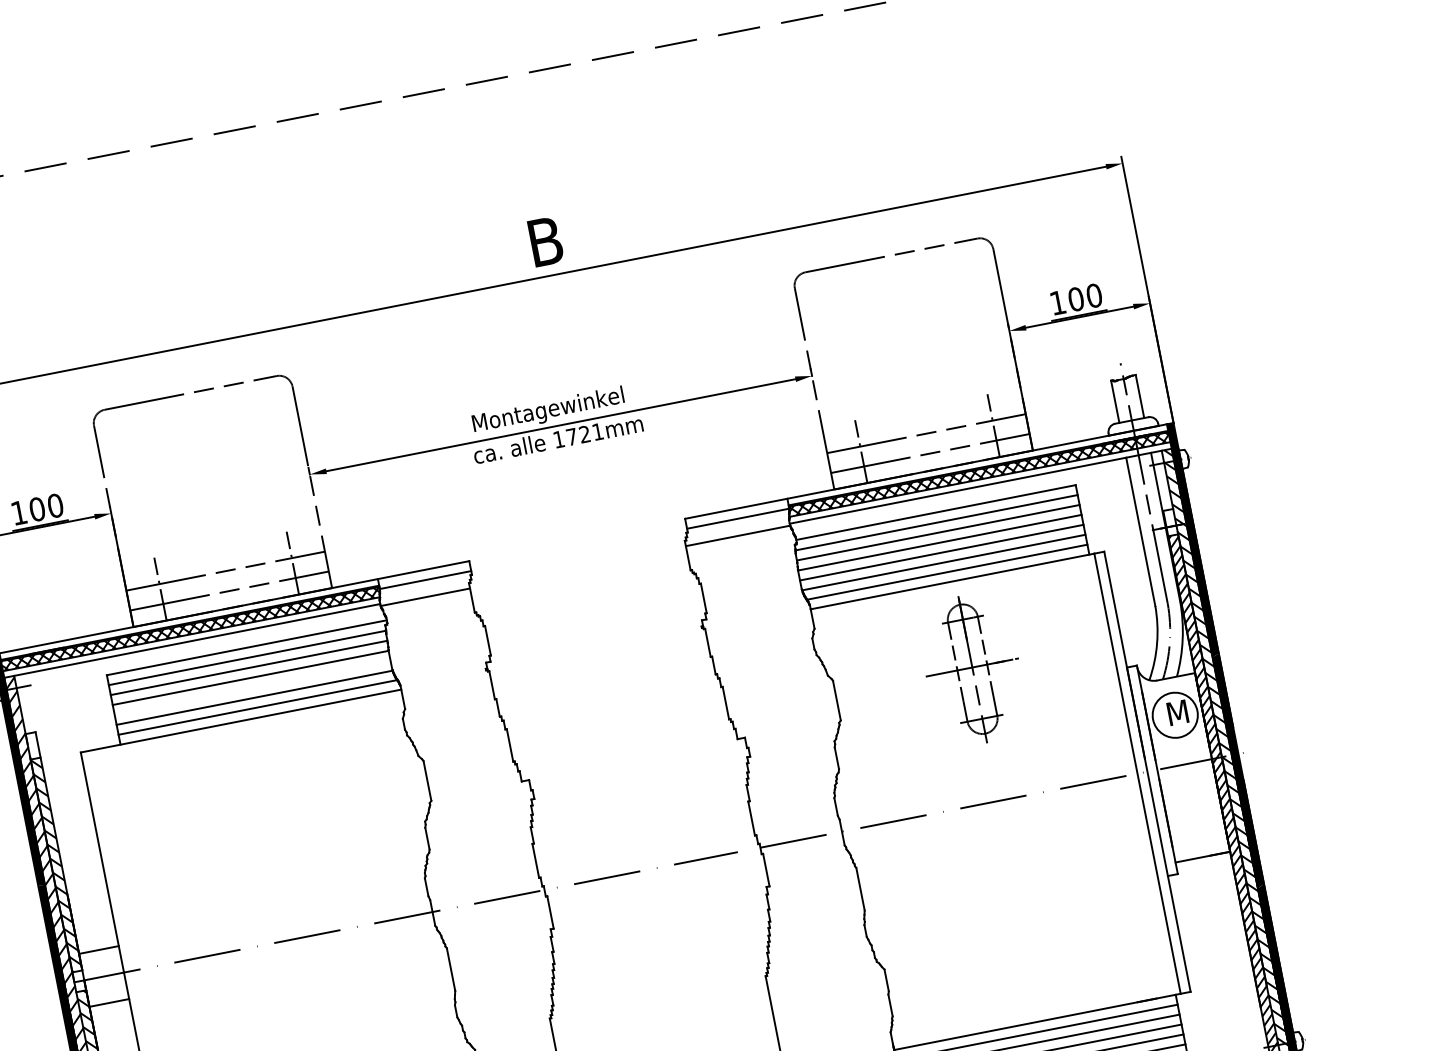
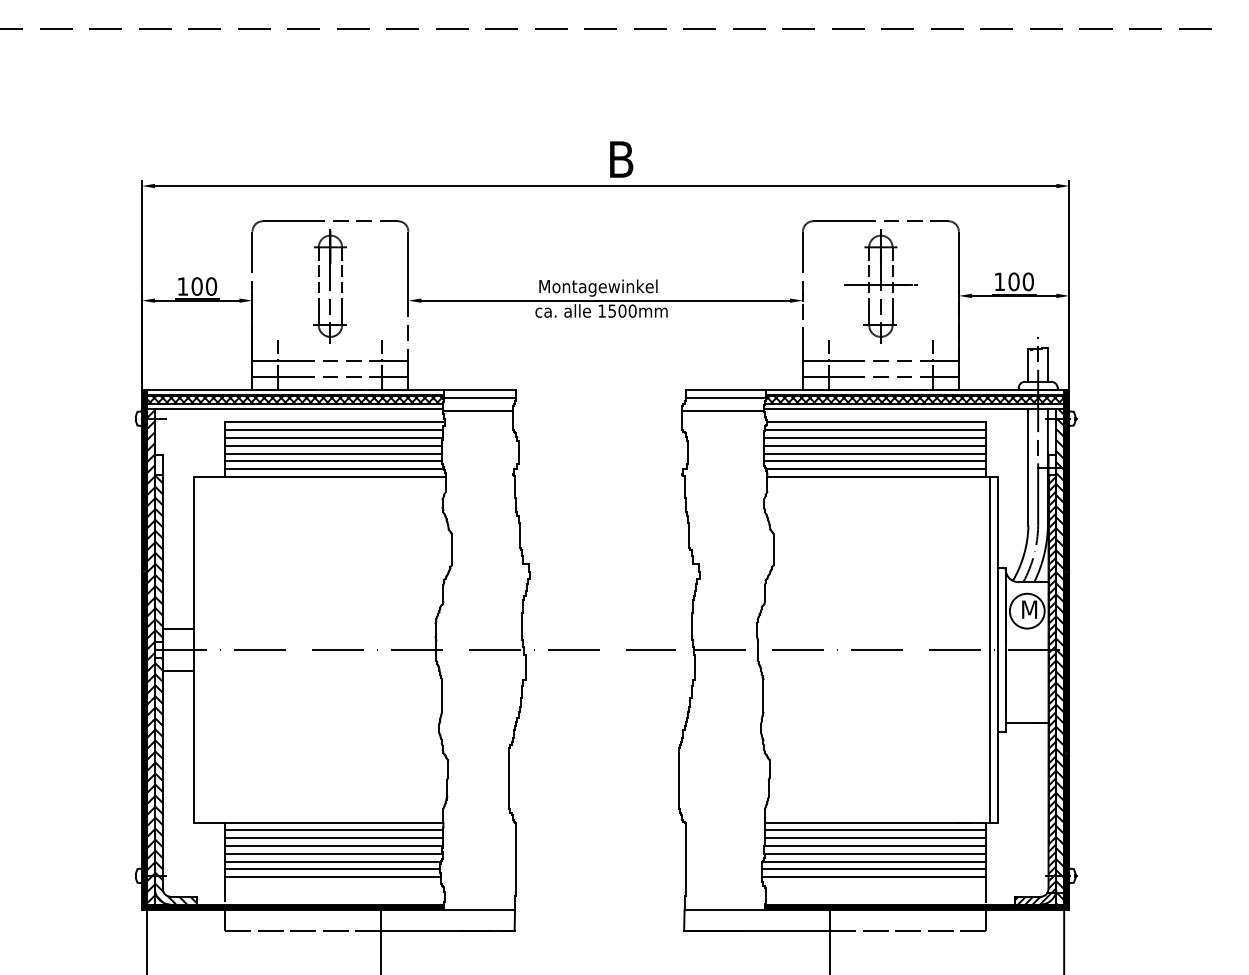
text: (584, 433) -> (622, 310), 1721mm -> 1500mm
part: (205, 476) -> (329, 286), added
part: (972, 669) -> (880, 286), moved
line: (252, 687) -> (333, 453), added

